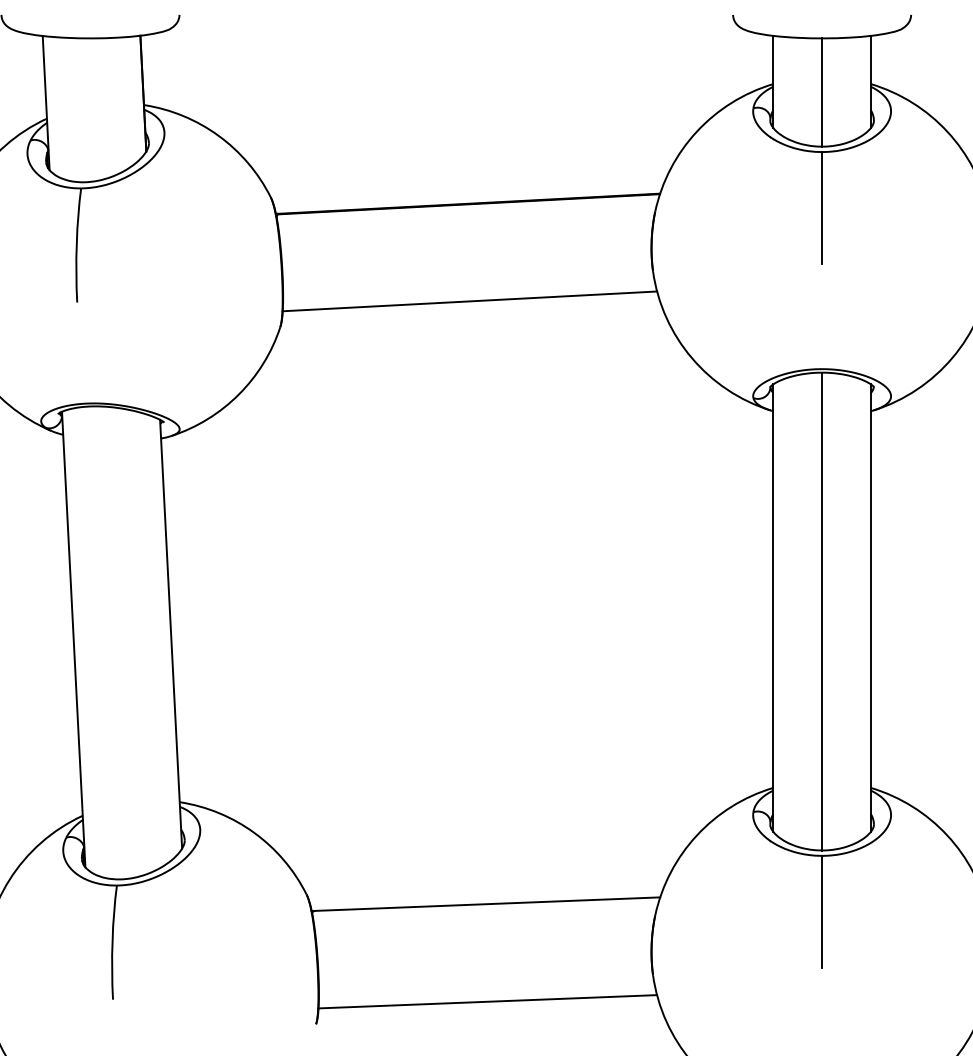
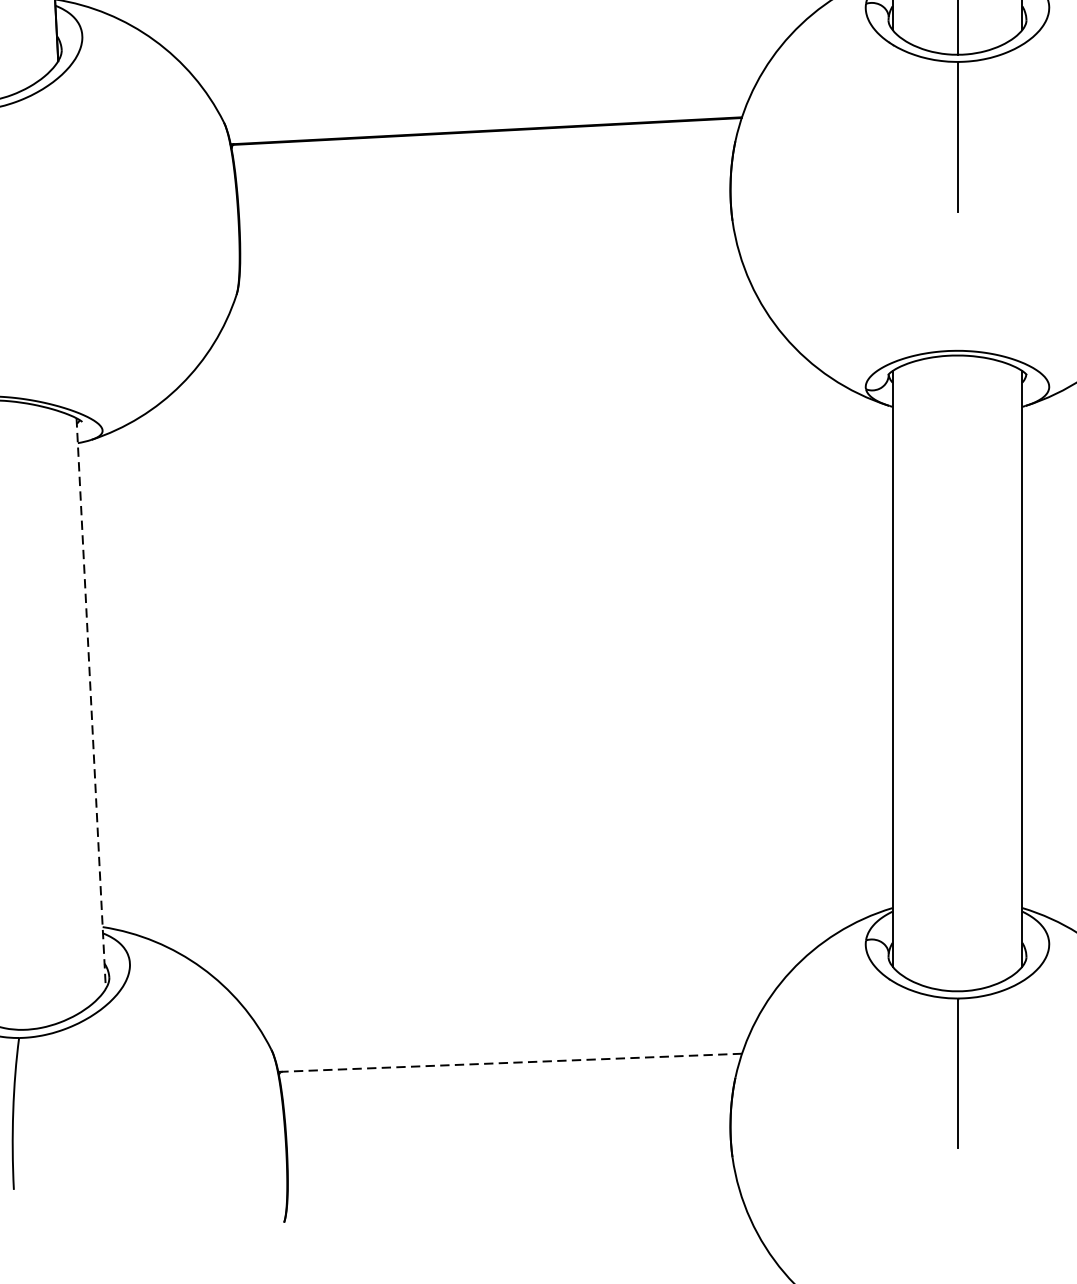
line: (469, 301) -> (488, 260), removed
line: (822, 611) -> (958, 673), removed
line: (171, 634) -> (91, 703), solid -> dashed
line: (486, 904) -> (510, 1063), solid -> dashed
line: (487, 1001) -> (512, 1192), removed

